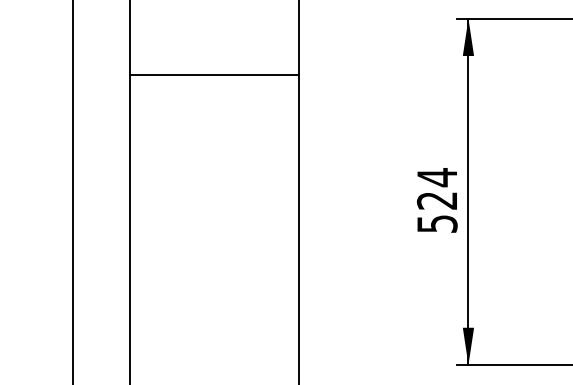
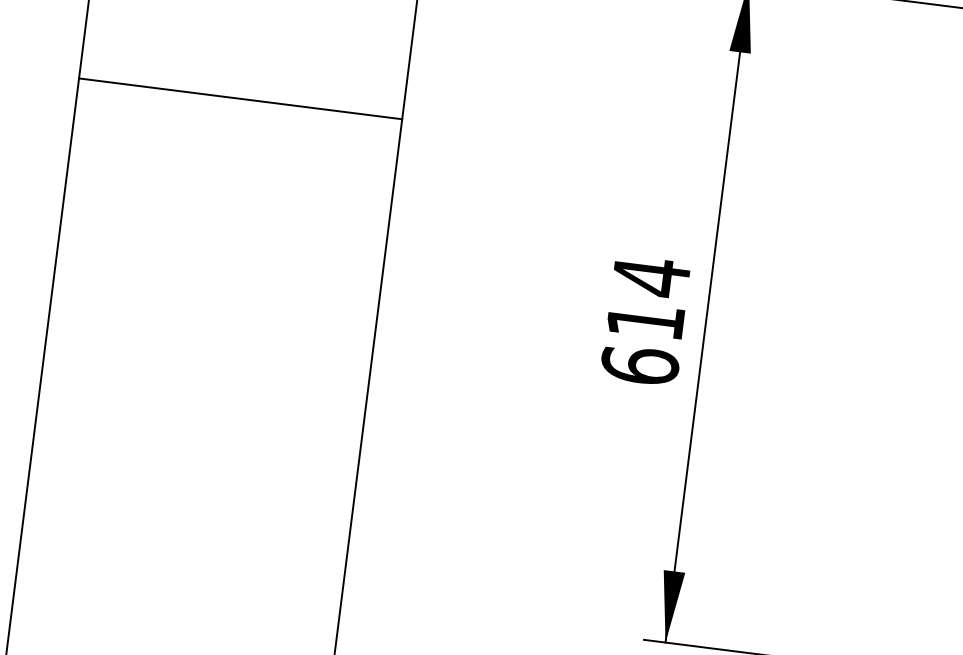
line: (213, 75) -> (239, 98), moved
text: (436, 212) -> (641, 343), 524 -> 614

